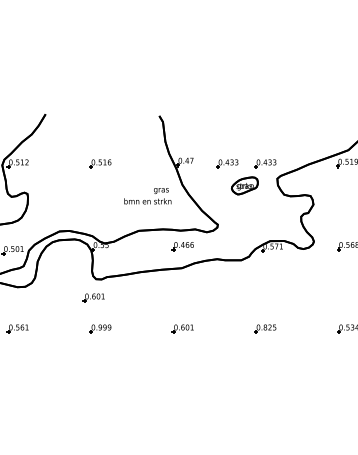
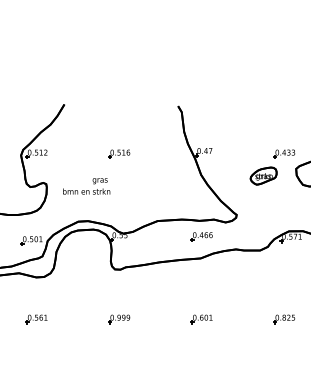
part: (227, 163) -> (246, 153), removed
text: (147, 196) -> (86, 186), moved
part: (93, 297) -> (112, 287), removed

